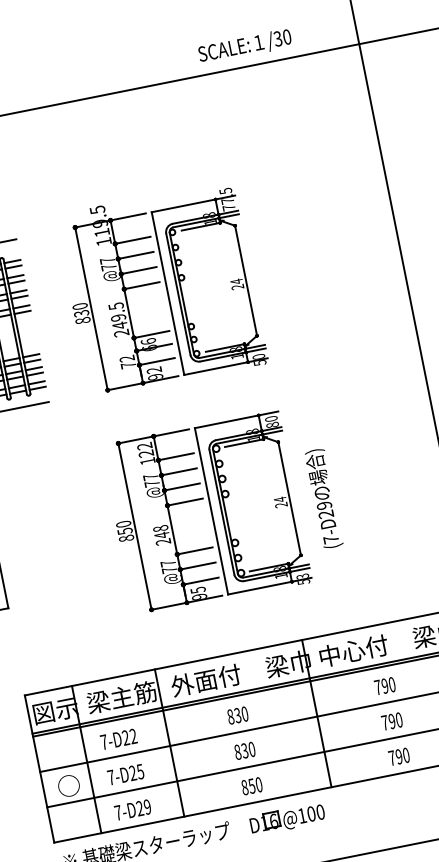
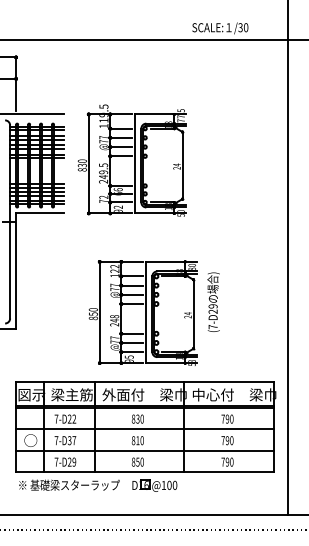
part: (160, 289) -> (131, 160), moved
part: (205, 512) -> (142, 312), moved
text: (244, 750) -> (137, 440), 830 -> 810
text: (137, 772) -> (72, 440), 7-D25 -> 7-D37

